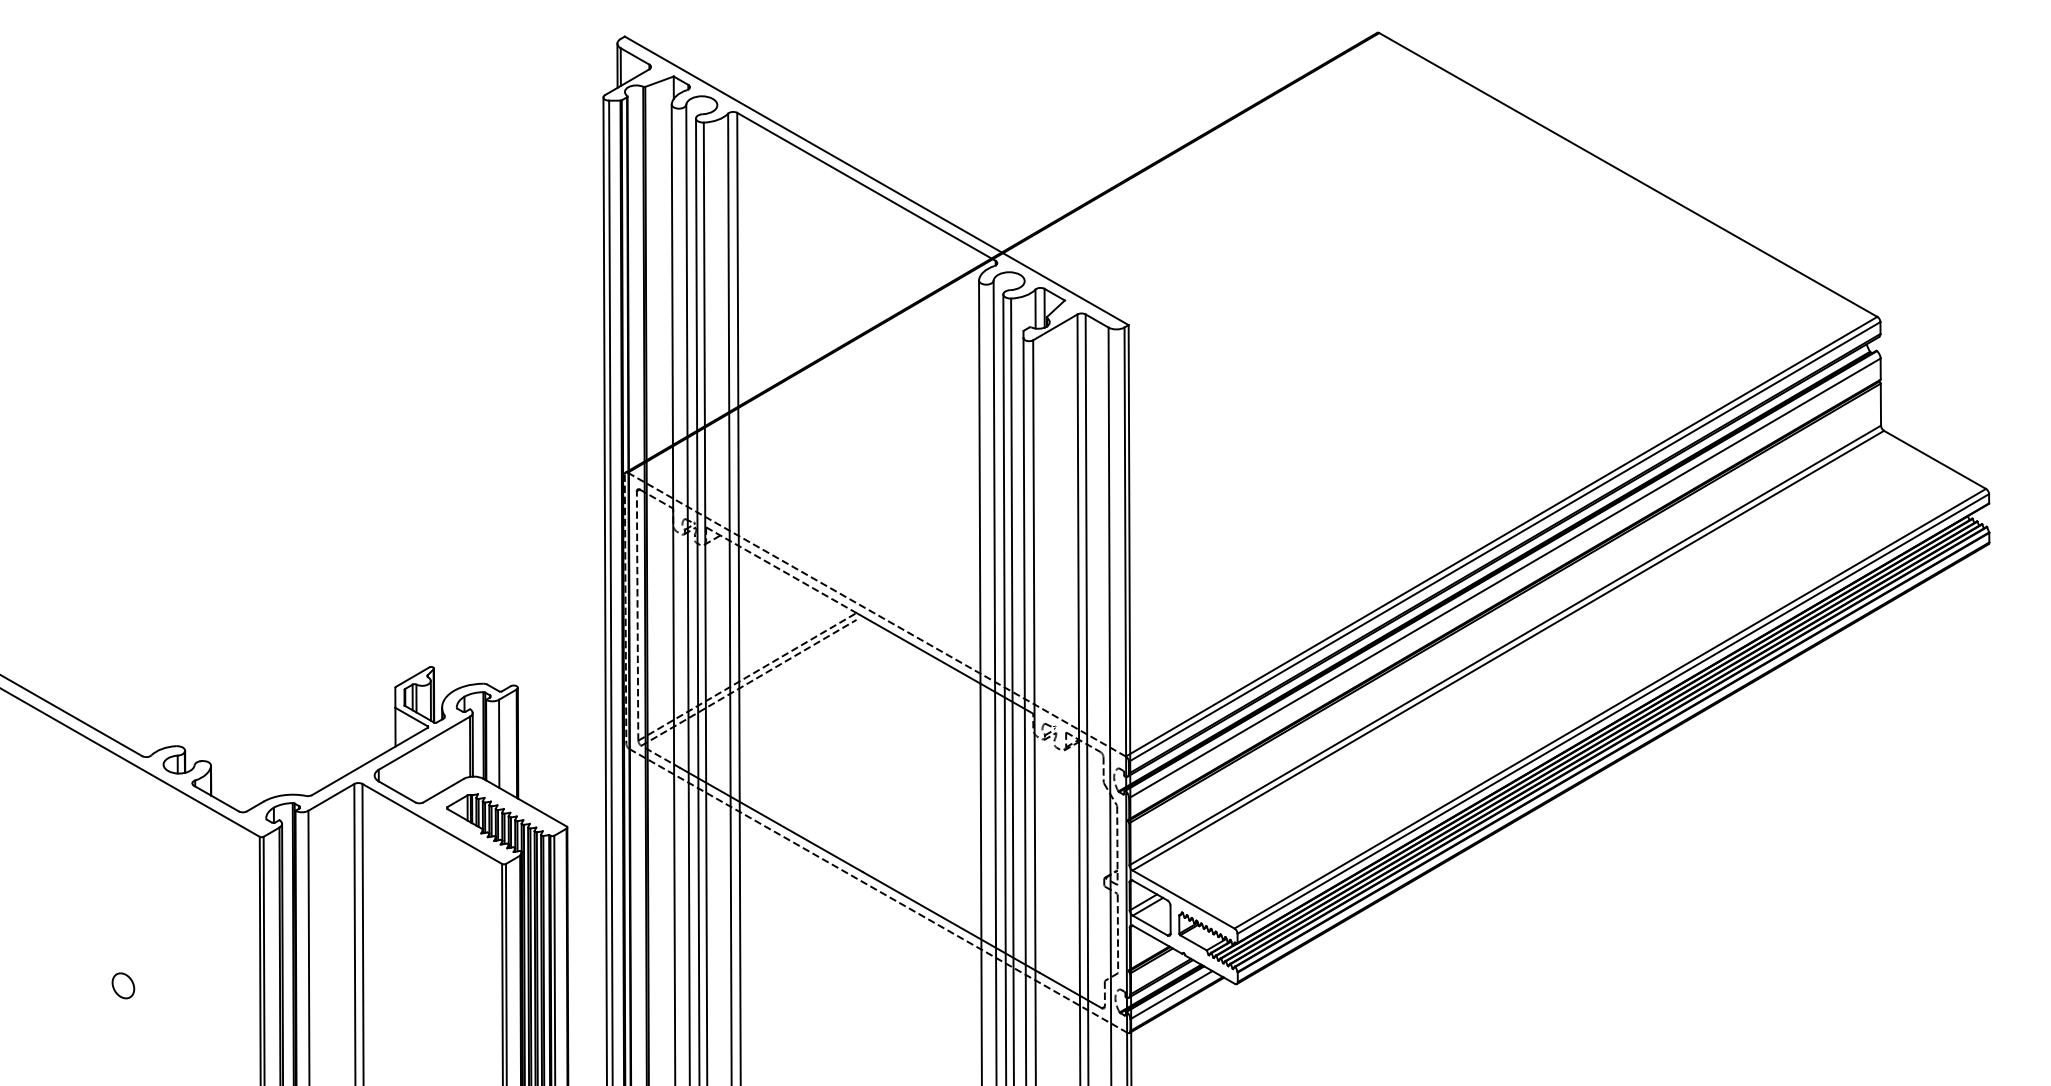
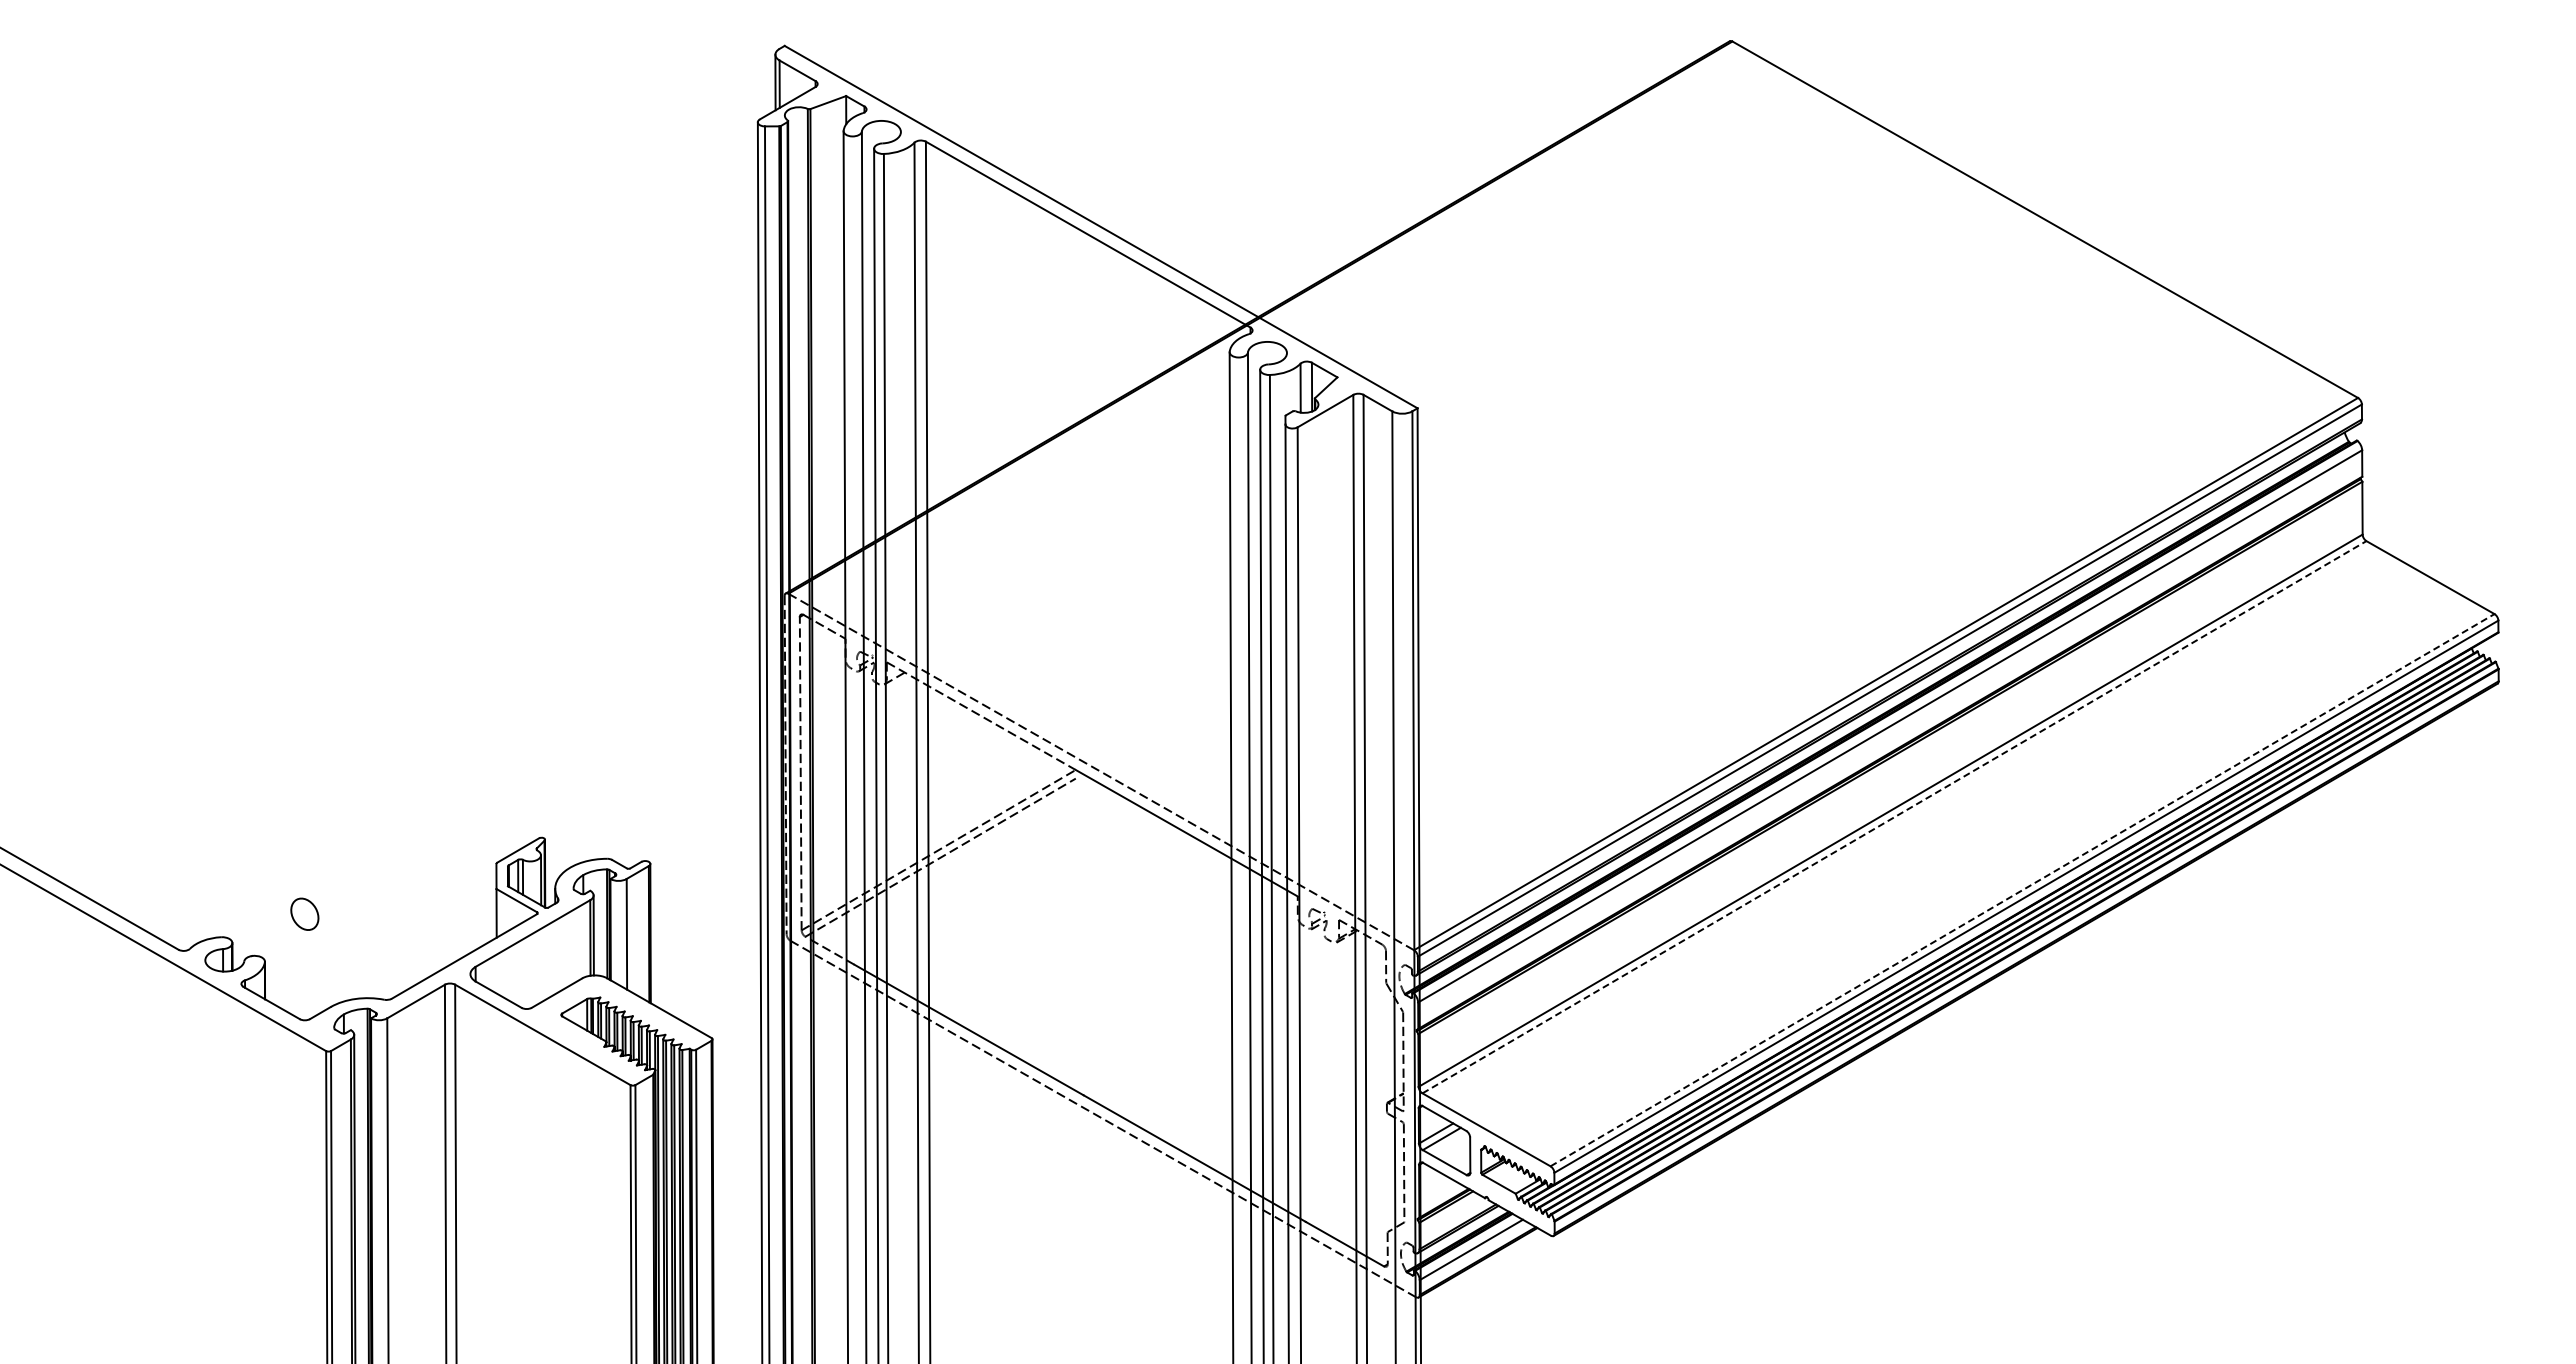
line: (1508, 650) -> (1894, 817), solid -> dashed
line: (1610, 708) -> (2022, 890), solid -> dashed
part: (123, 985) -> (304, 913), moved

